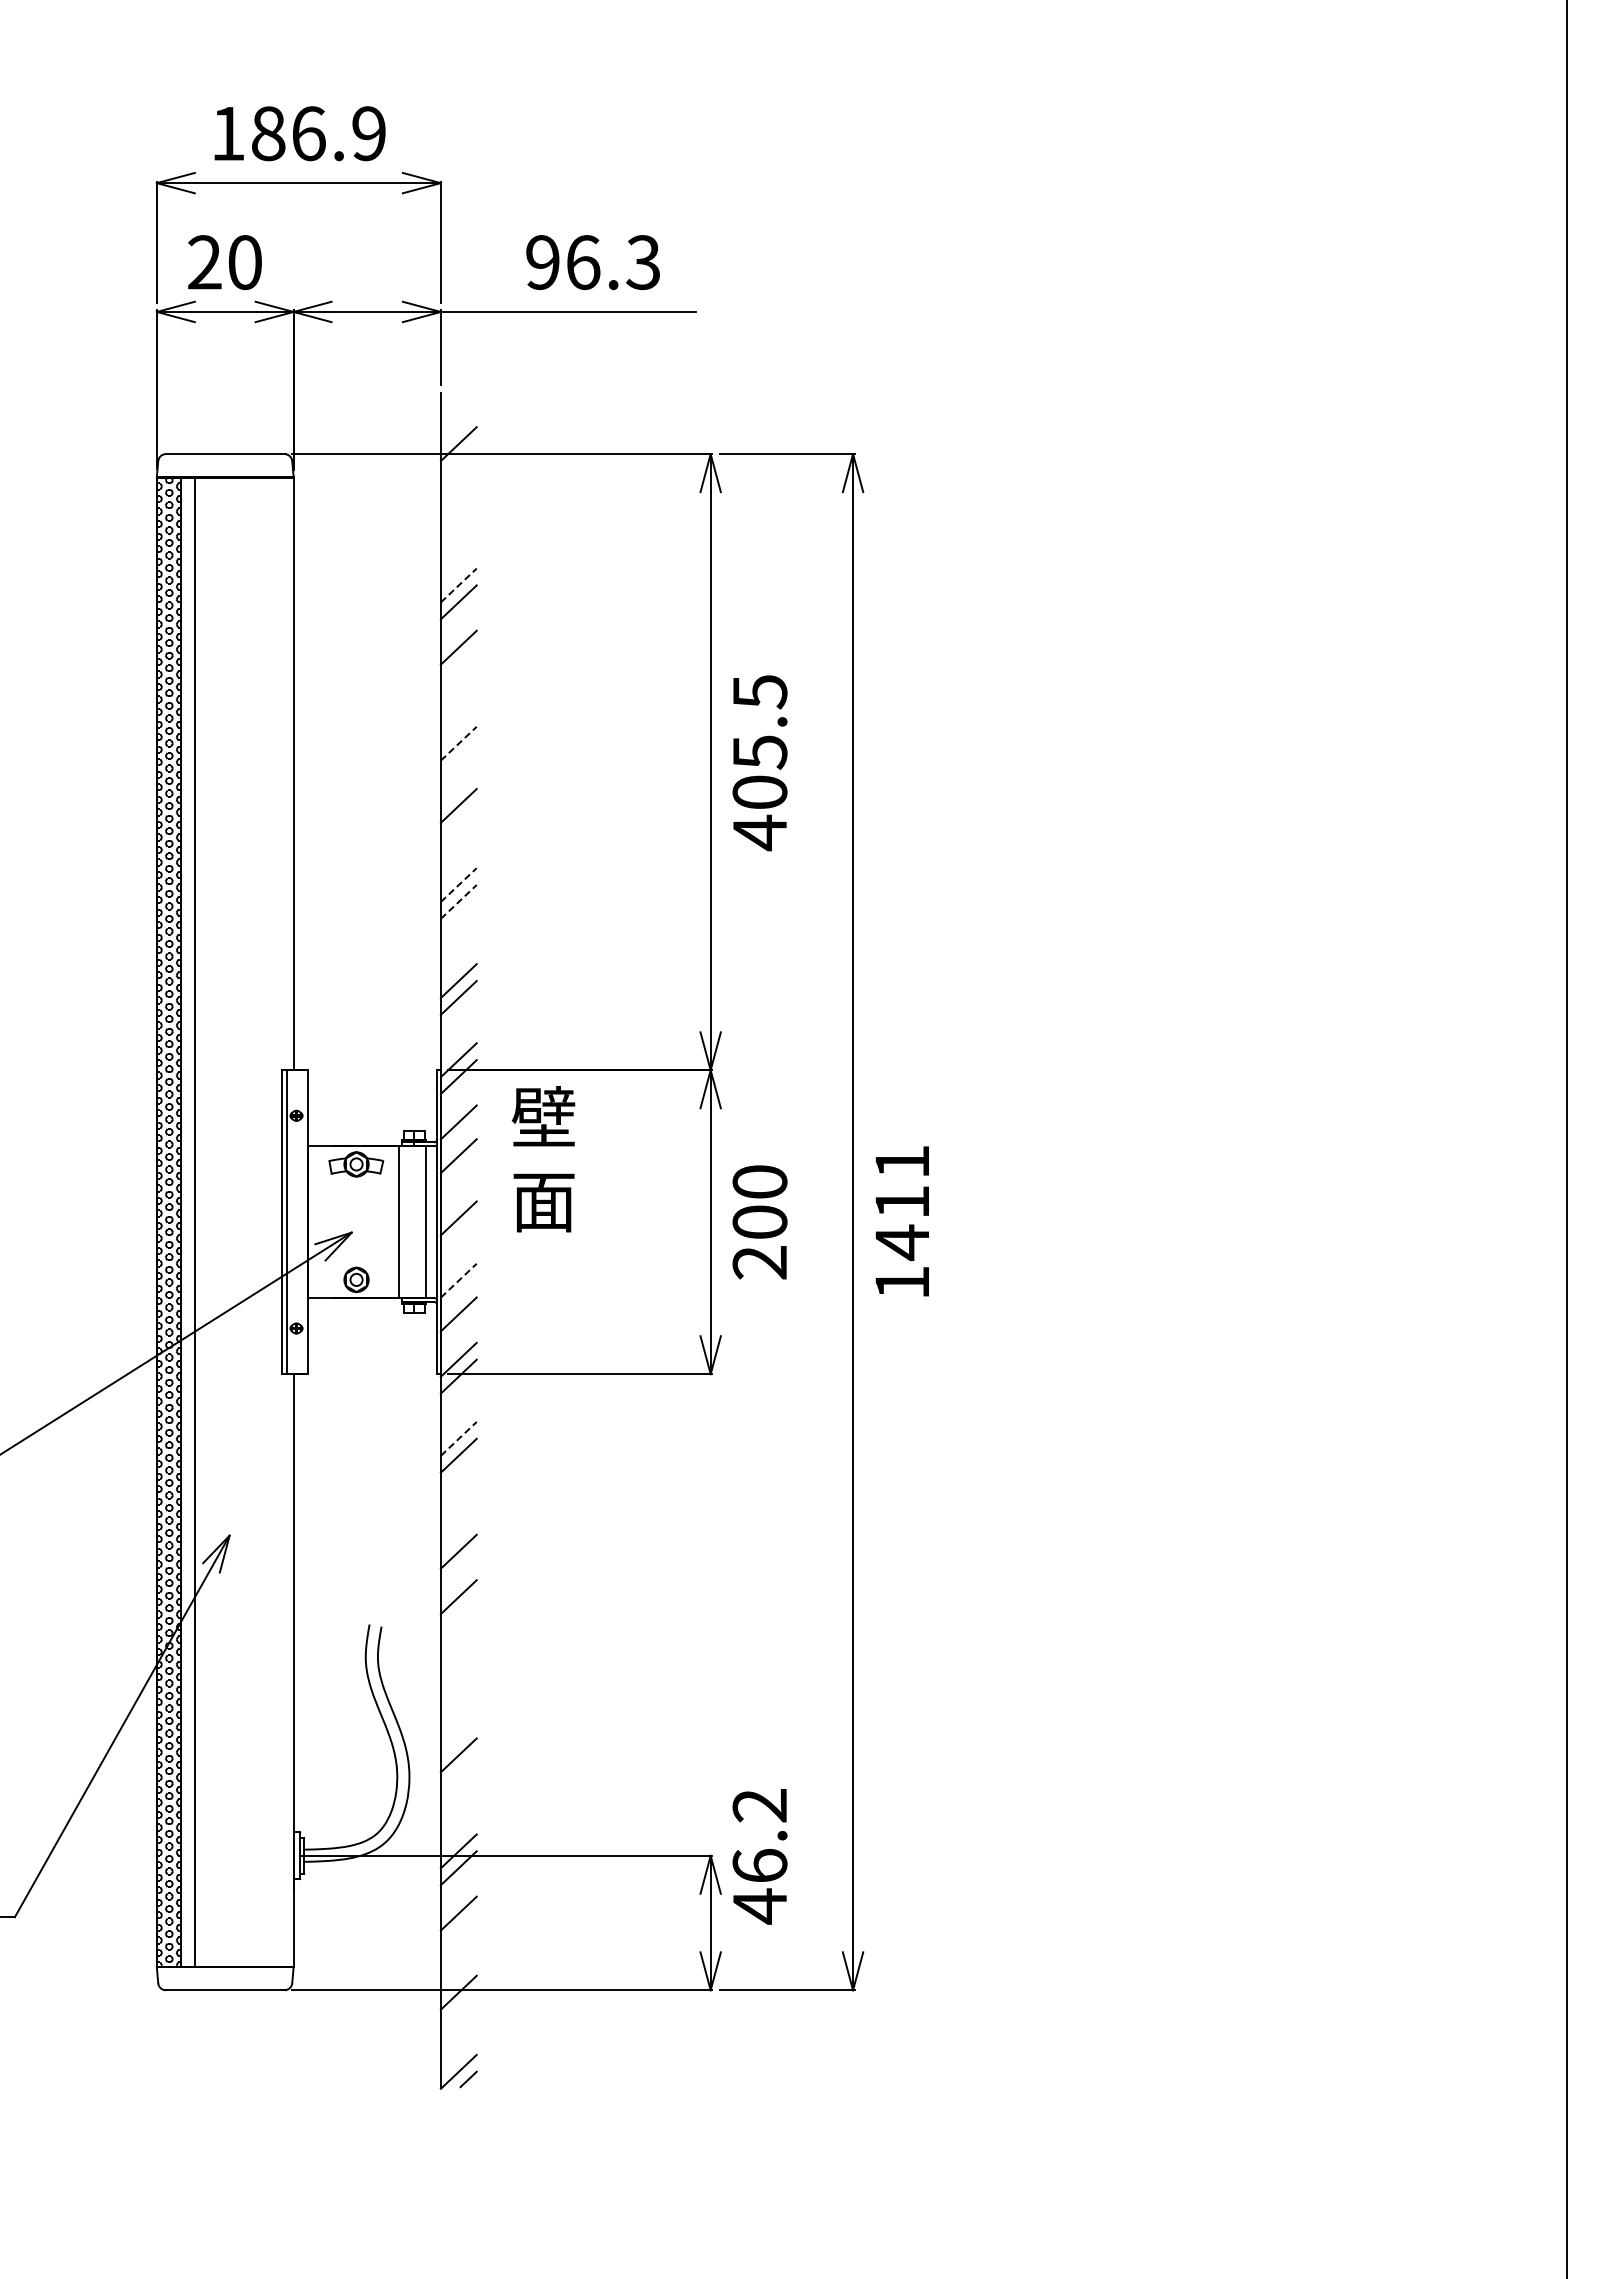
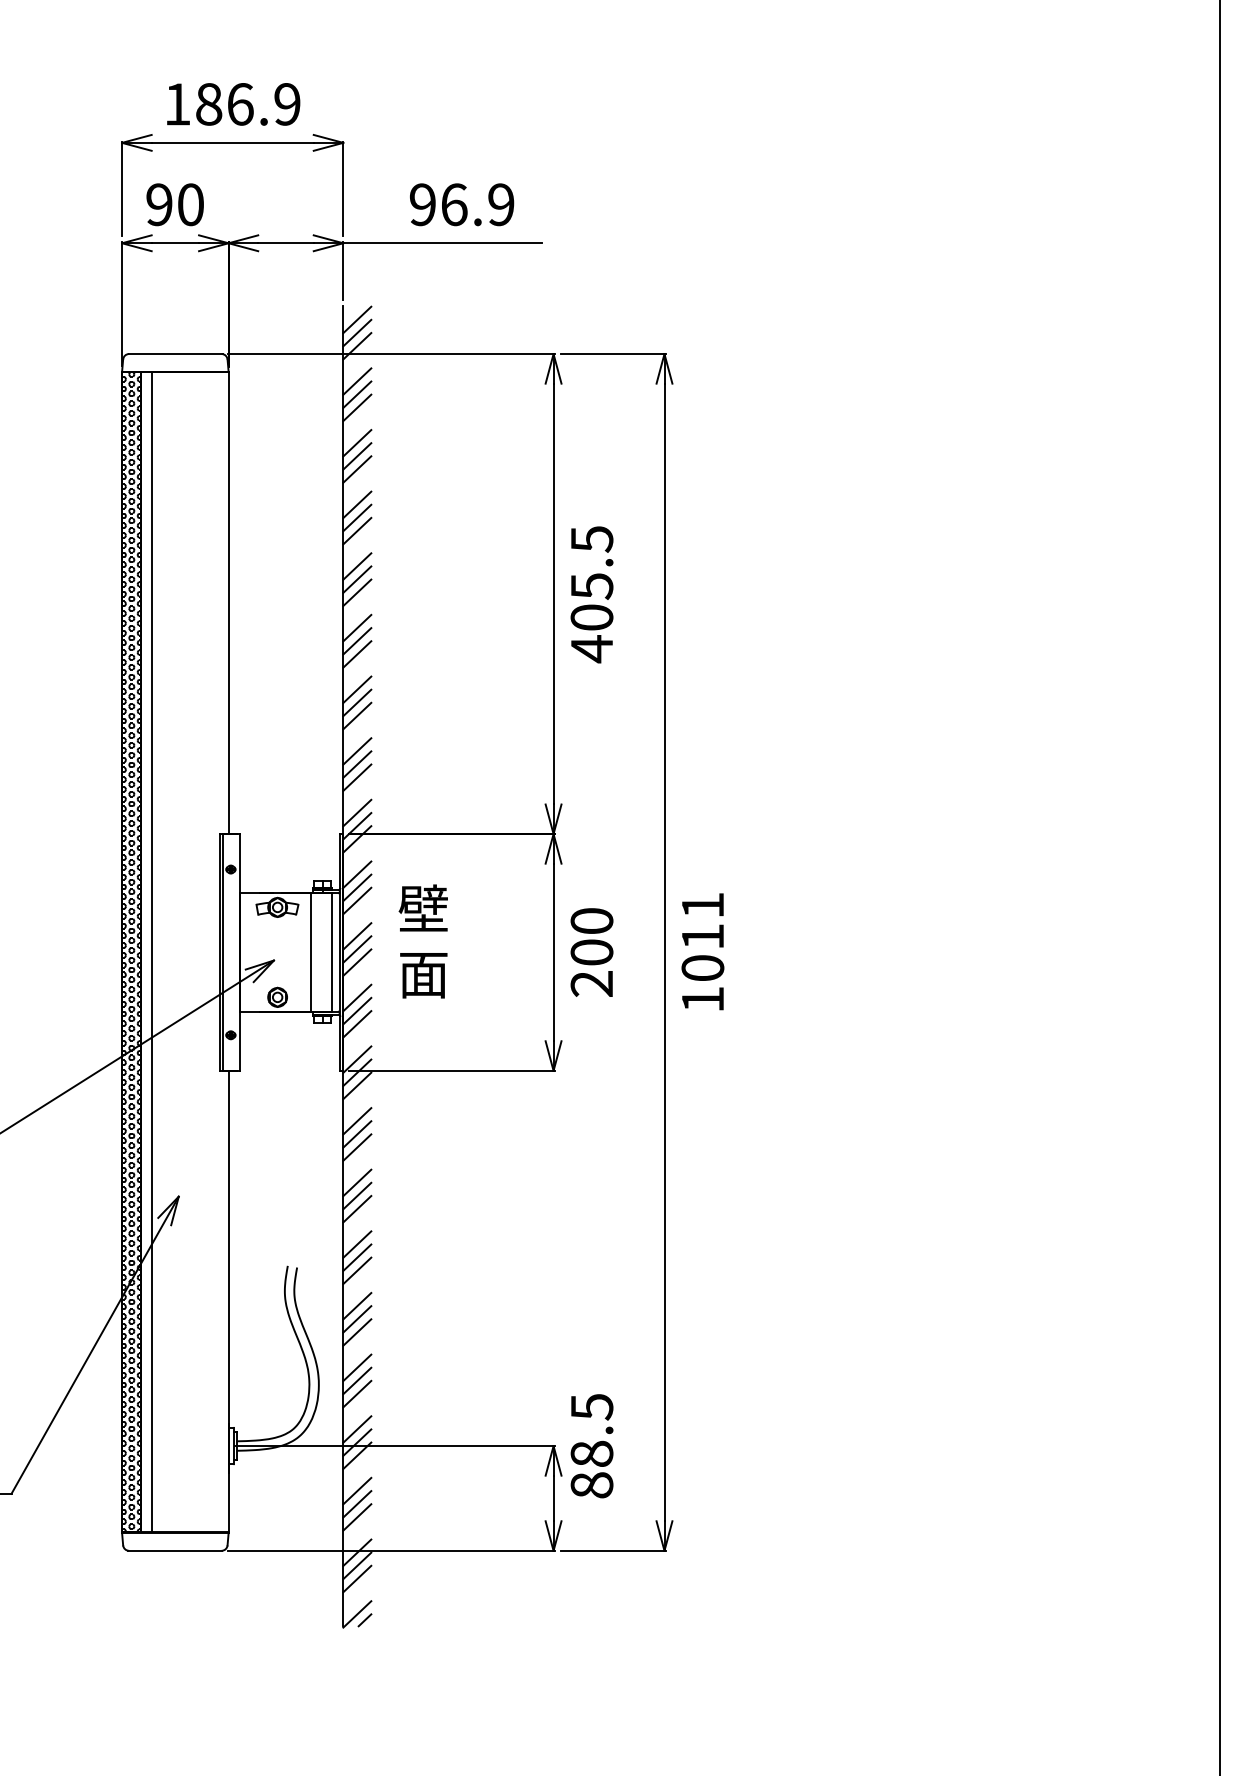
text: (204, 262) -> (159, 204), 20 -> 90
text: (643, 262) -> (501, 204), 96.3 -> 96.9
line: (458, 410) -> (357, 320), added
line: (458, 427) -> (357, 333), added
line: (458, 489) -> (357, 381), added
line: (458, 506) -> (357, 394), added
line: (458, 523) -> (357, 408), added
line: (458, 568) -> (357, 443), added
line: (458, 585) -> (357, 456), dashed -> solid
line: (458, 664) -> (357, 517), added
line: (458, 681) -> (357, 531), added
line: (458, 726) -> (357, 566), added
line: (458, 743) -> (357, 579), dashed -> solid
line: (458, 760) -> (357, 592), added
line: (458, 822) -> (357, 641), added
line: (458, 839) -> (357, 654), added
line: (458, 885) -> (357, 690), dashed -> solid
line: (458, 901) -> (357, 702), dashed -> solid
line: (458, 918) -> (357, 715), added
line: (458, 964) -> (357, 751), added
line: (458, 1043) -> (357, 813), added
line: (458, 1139) -> (357, 888), added
text: (543, 1159) -> (423, 941), moved
line: (458, 1201) -> (357, 936), added
line: (458, 1235) -> (357, 962), added
text: (902, 1242) -> (703, 968), 1411 -> 1011
line: (458, 1280) -> (357, 997), dashed -> solid
line: (458, 1297) -> (357, 1011), added
line: (458, 1393) -> (357, 1085), added
line: (458, 1438) -> (357, 1120), dashed -> solid
line: (458, 1472) -> (357, 1147), added
line: (458, 1518) -> (357, 1183), added
line: (458, 1534) -> (357, 1195), added
line: (458, 1613) -> (357, 1257), added
line: (458, 1630) -> (357, 1270), added
line: (458, 1676) -> (357, 1306), added
line: (458, 1693) -> (357, 1319), added
line: (458, 1709) -> (357, 1332), added
line: (458, 1772) -> (357, 1381), added
line: (458, 1789) -> (357, 1394), added
line: (458, 1834) -> (357, 1429), added
text: (759, 1856) -> (591, 1446), 46.2 -> 88.5
line: (458, 1930) -> (357, 1504), added
line: (458, 1947) -> (357, 1517), added
line: (458, 2009) -> (357, 1565), added
line: (458, 2026) -> (357, 1579), added

